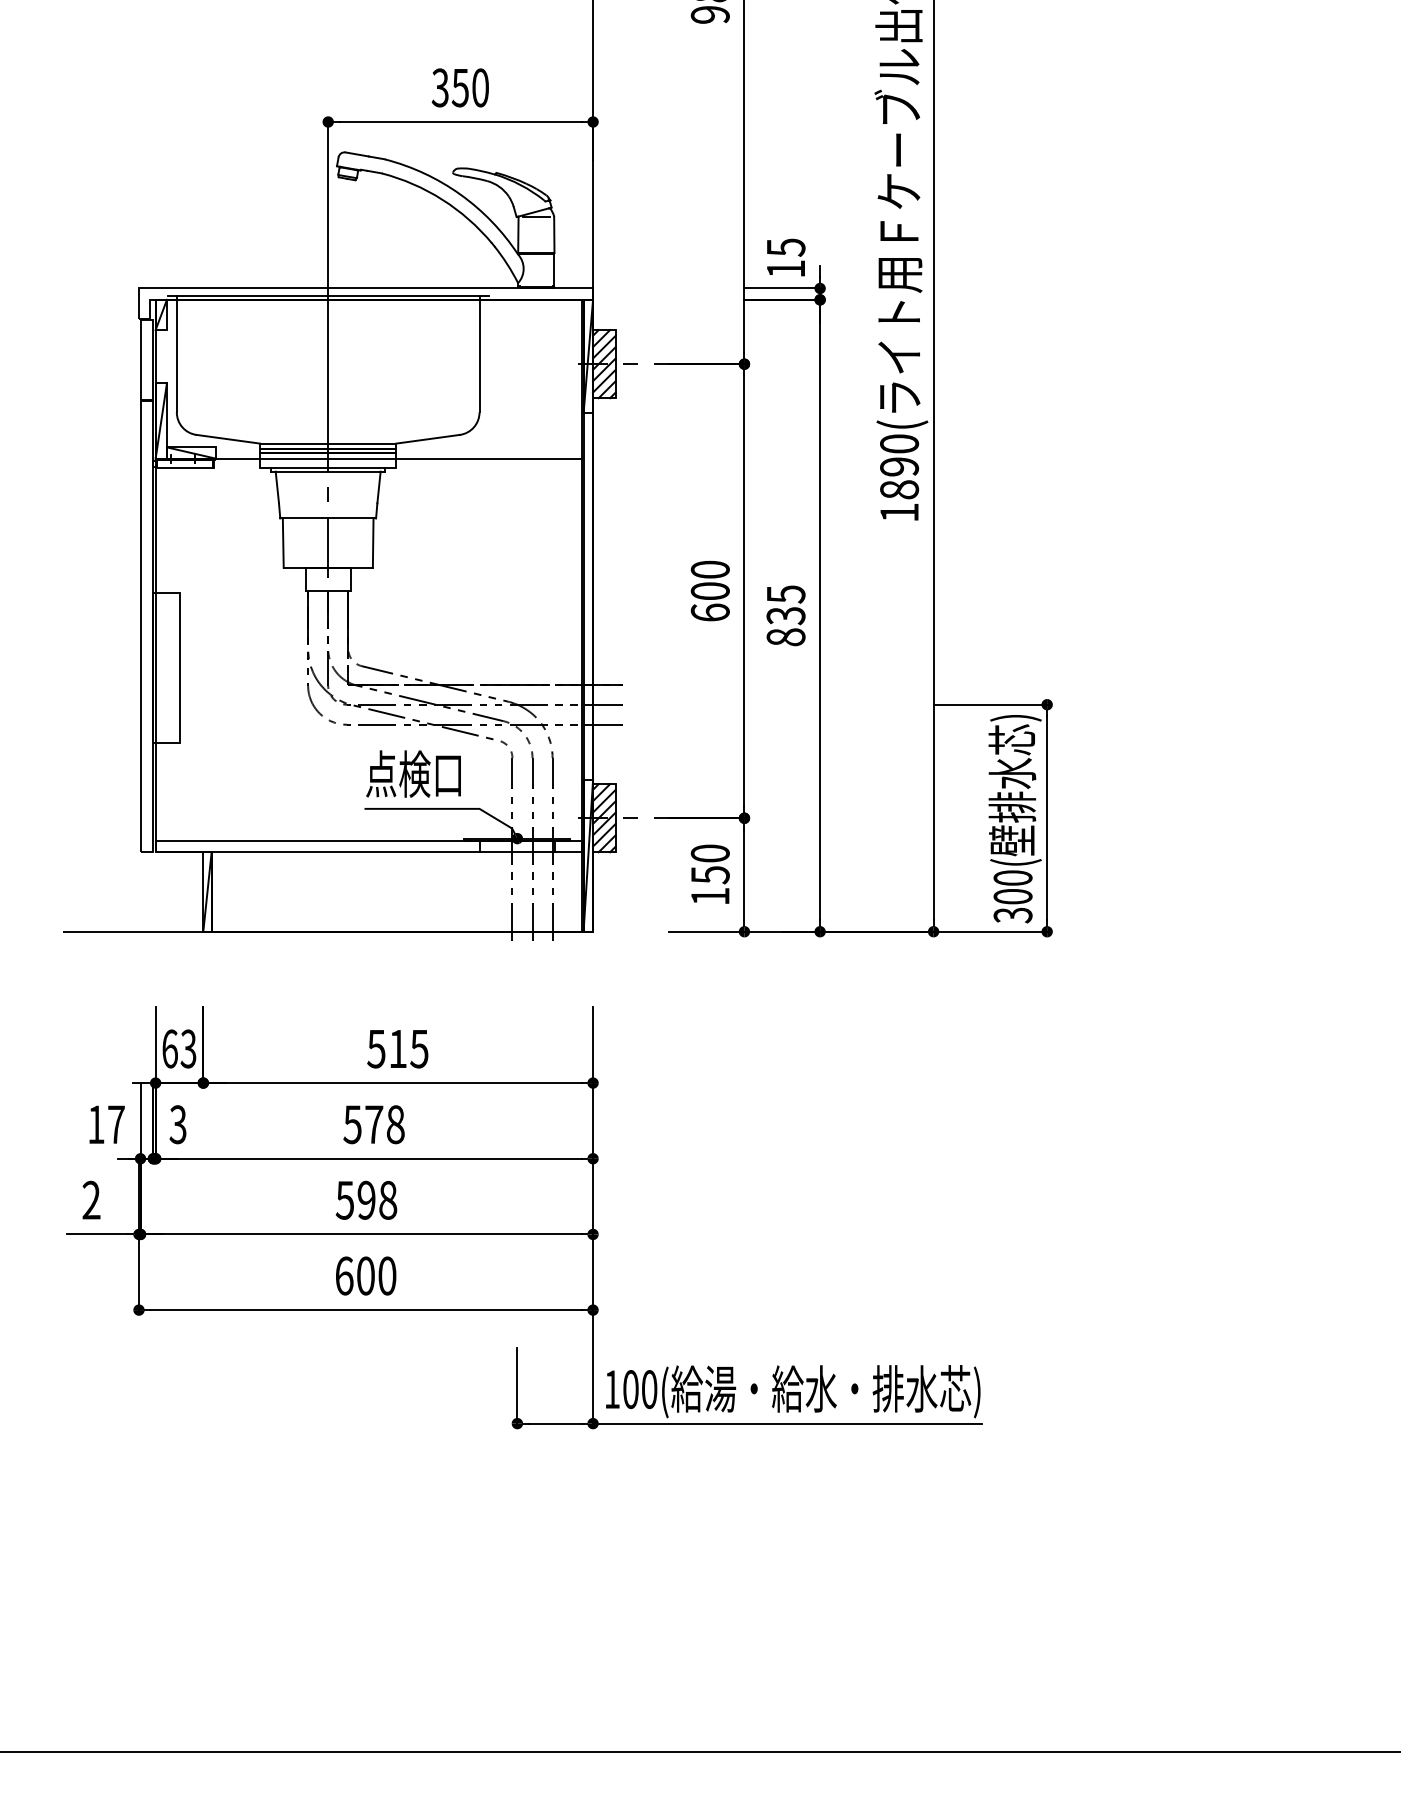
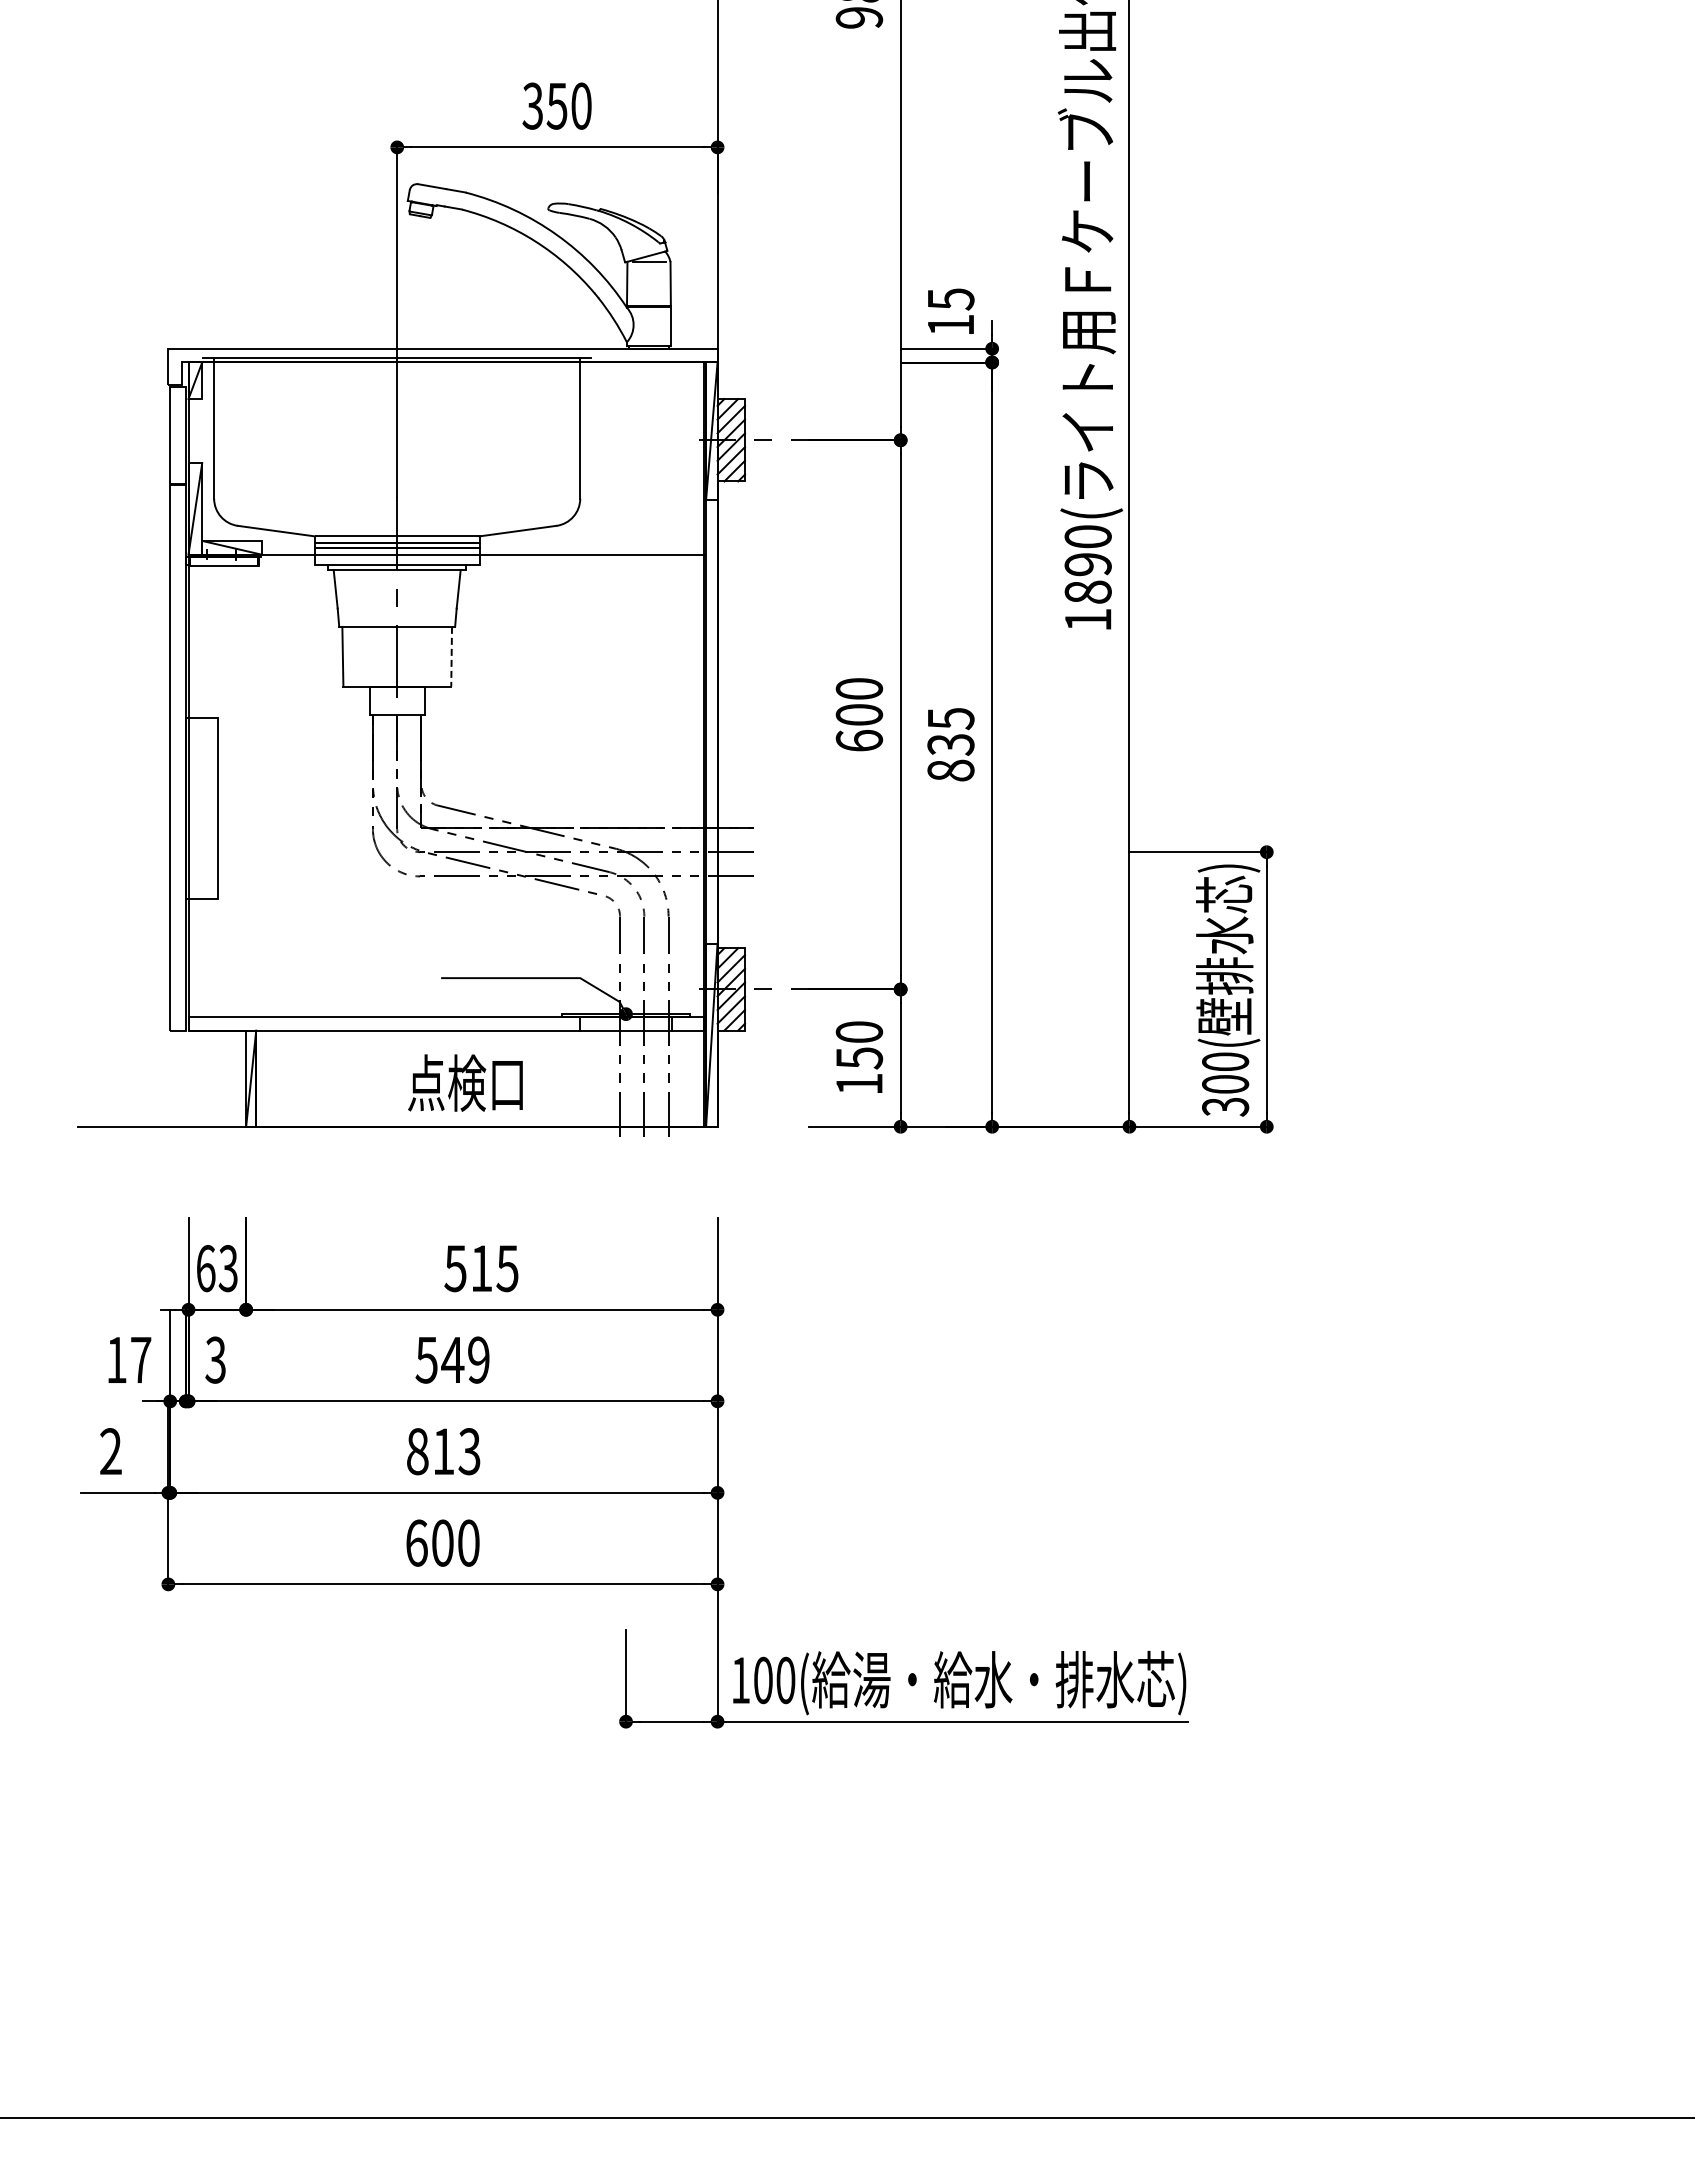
line: (373, 542) -> (451, 656), solid -> dashed
text: (413, 773) -> (465, 1082), moved
text: (384, 1124) -> (465, 1359), 578 -> 549
text: (366, 1200) -> (443, 1451), 598 -> 813

